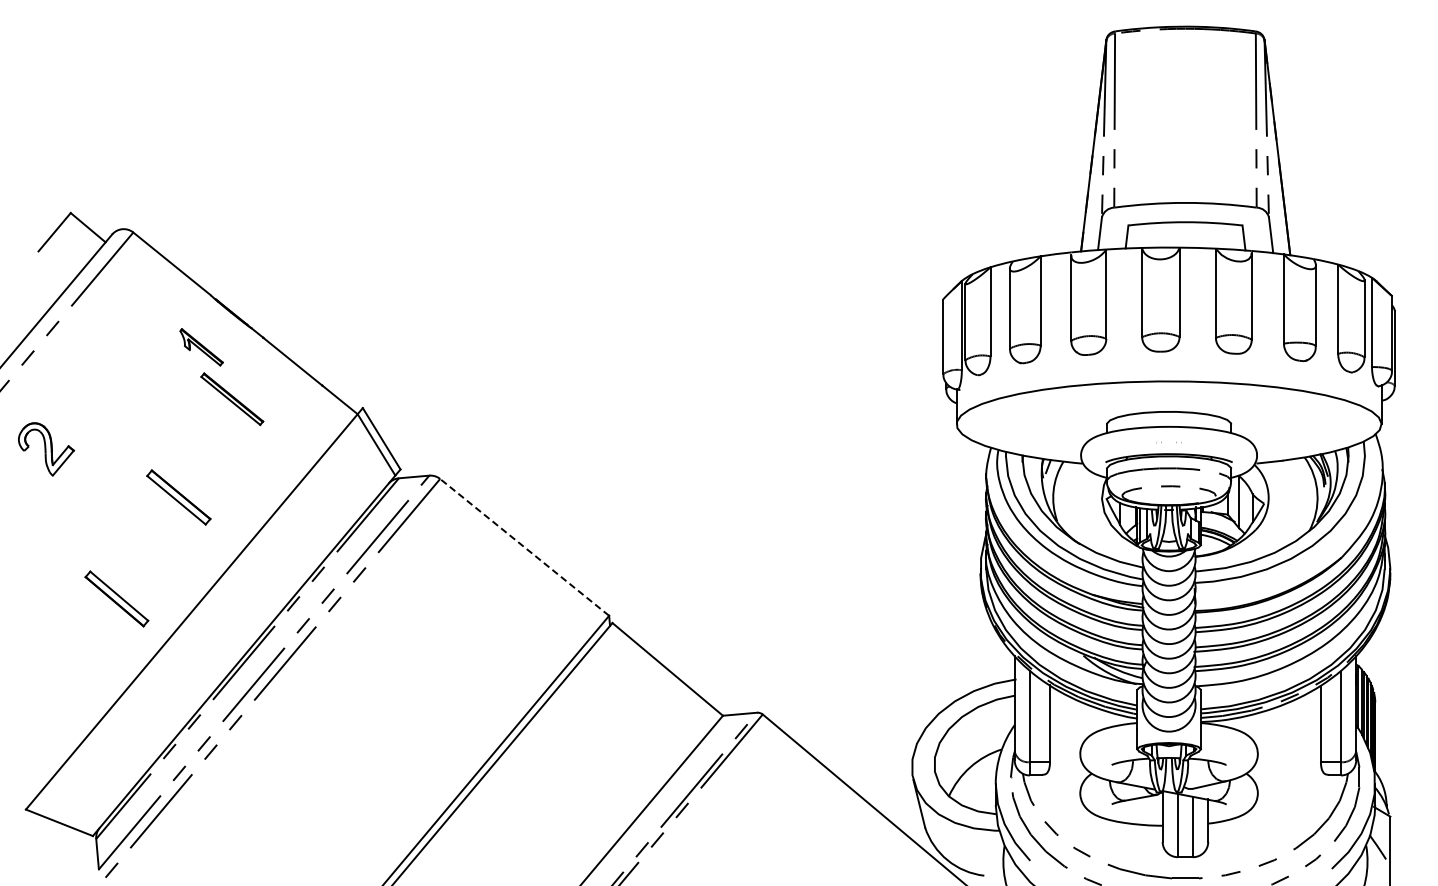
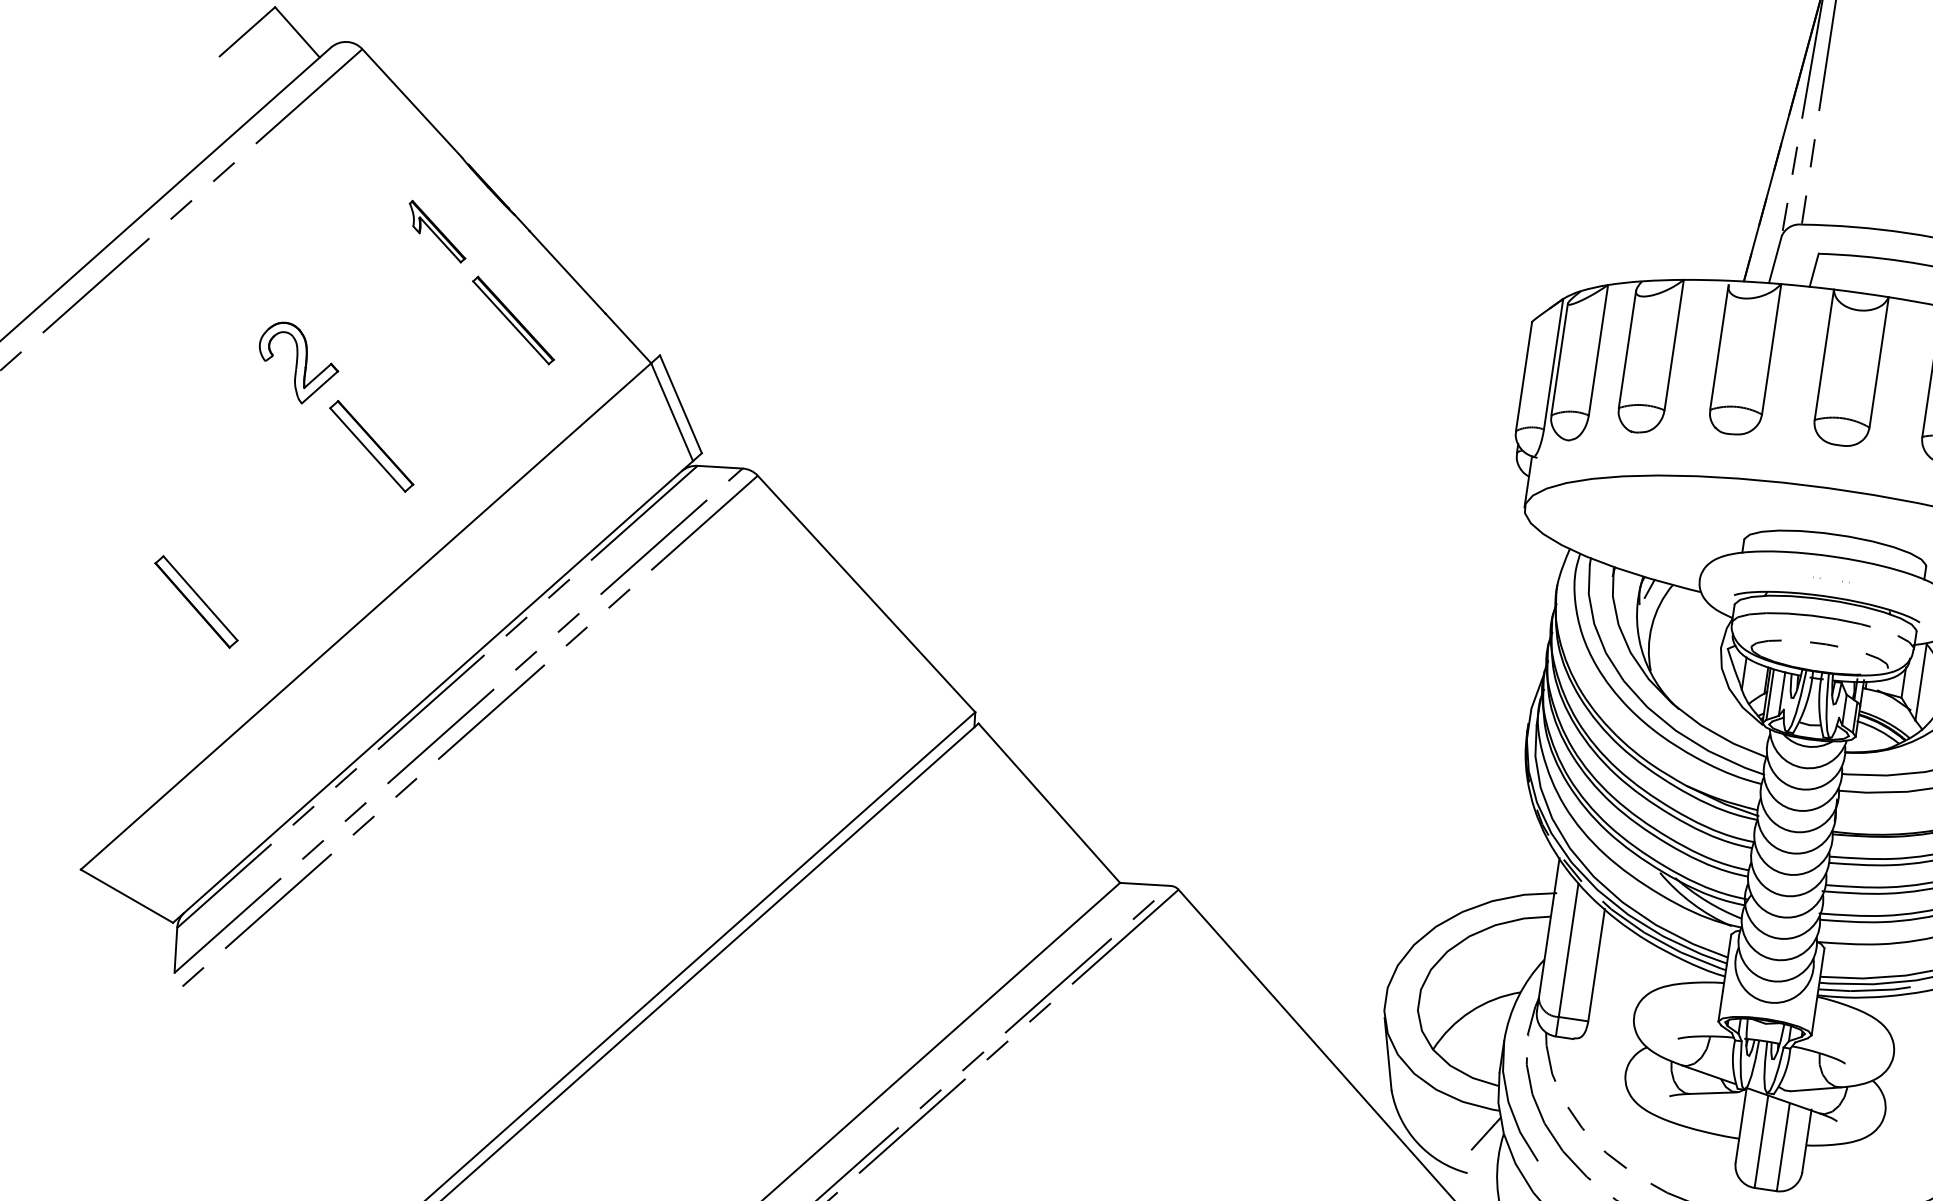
part: (232, 399) -> (513, 320), moved
part: (46, 449) -> (298, 363), moved
line: (524, 547) -> (866, 594), dashed -> solid
part: (116, 598) -> (195, 601), moved
line: (992, 847) -> (1485, 1133), added

